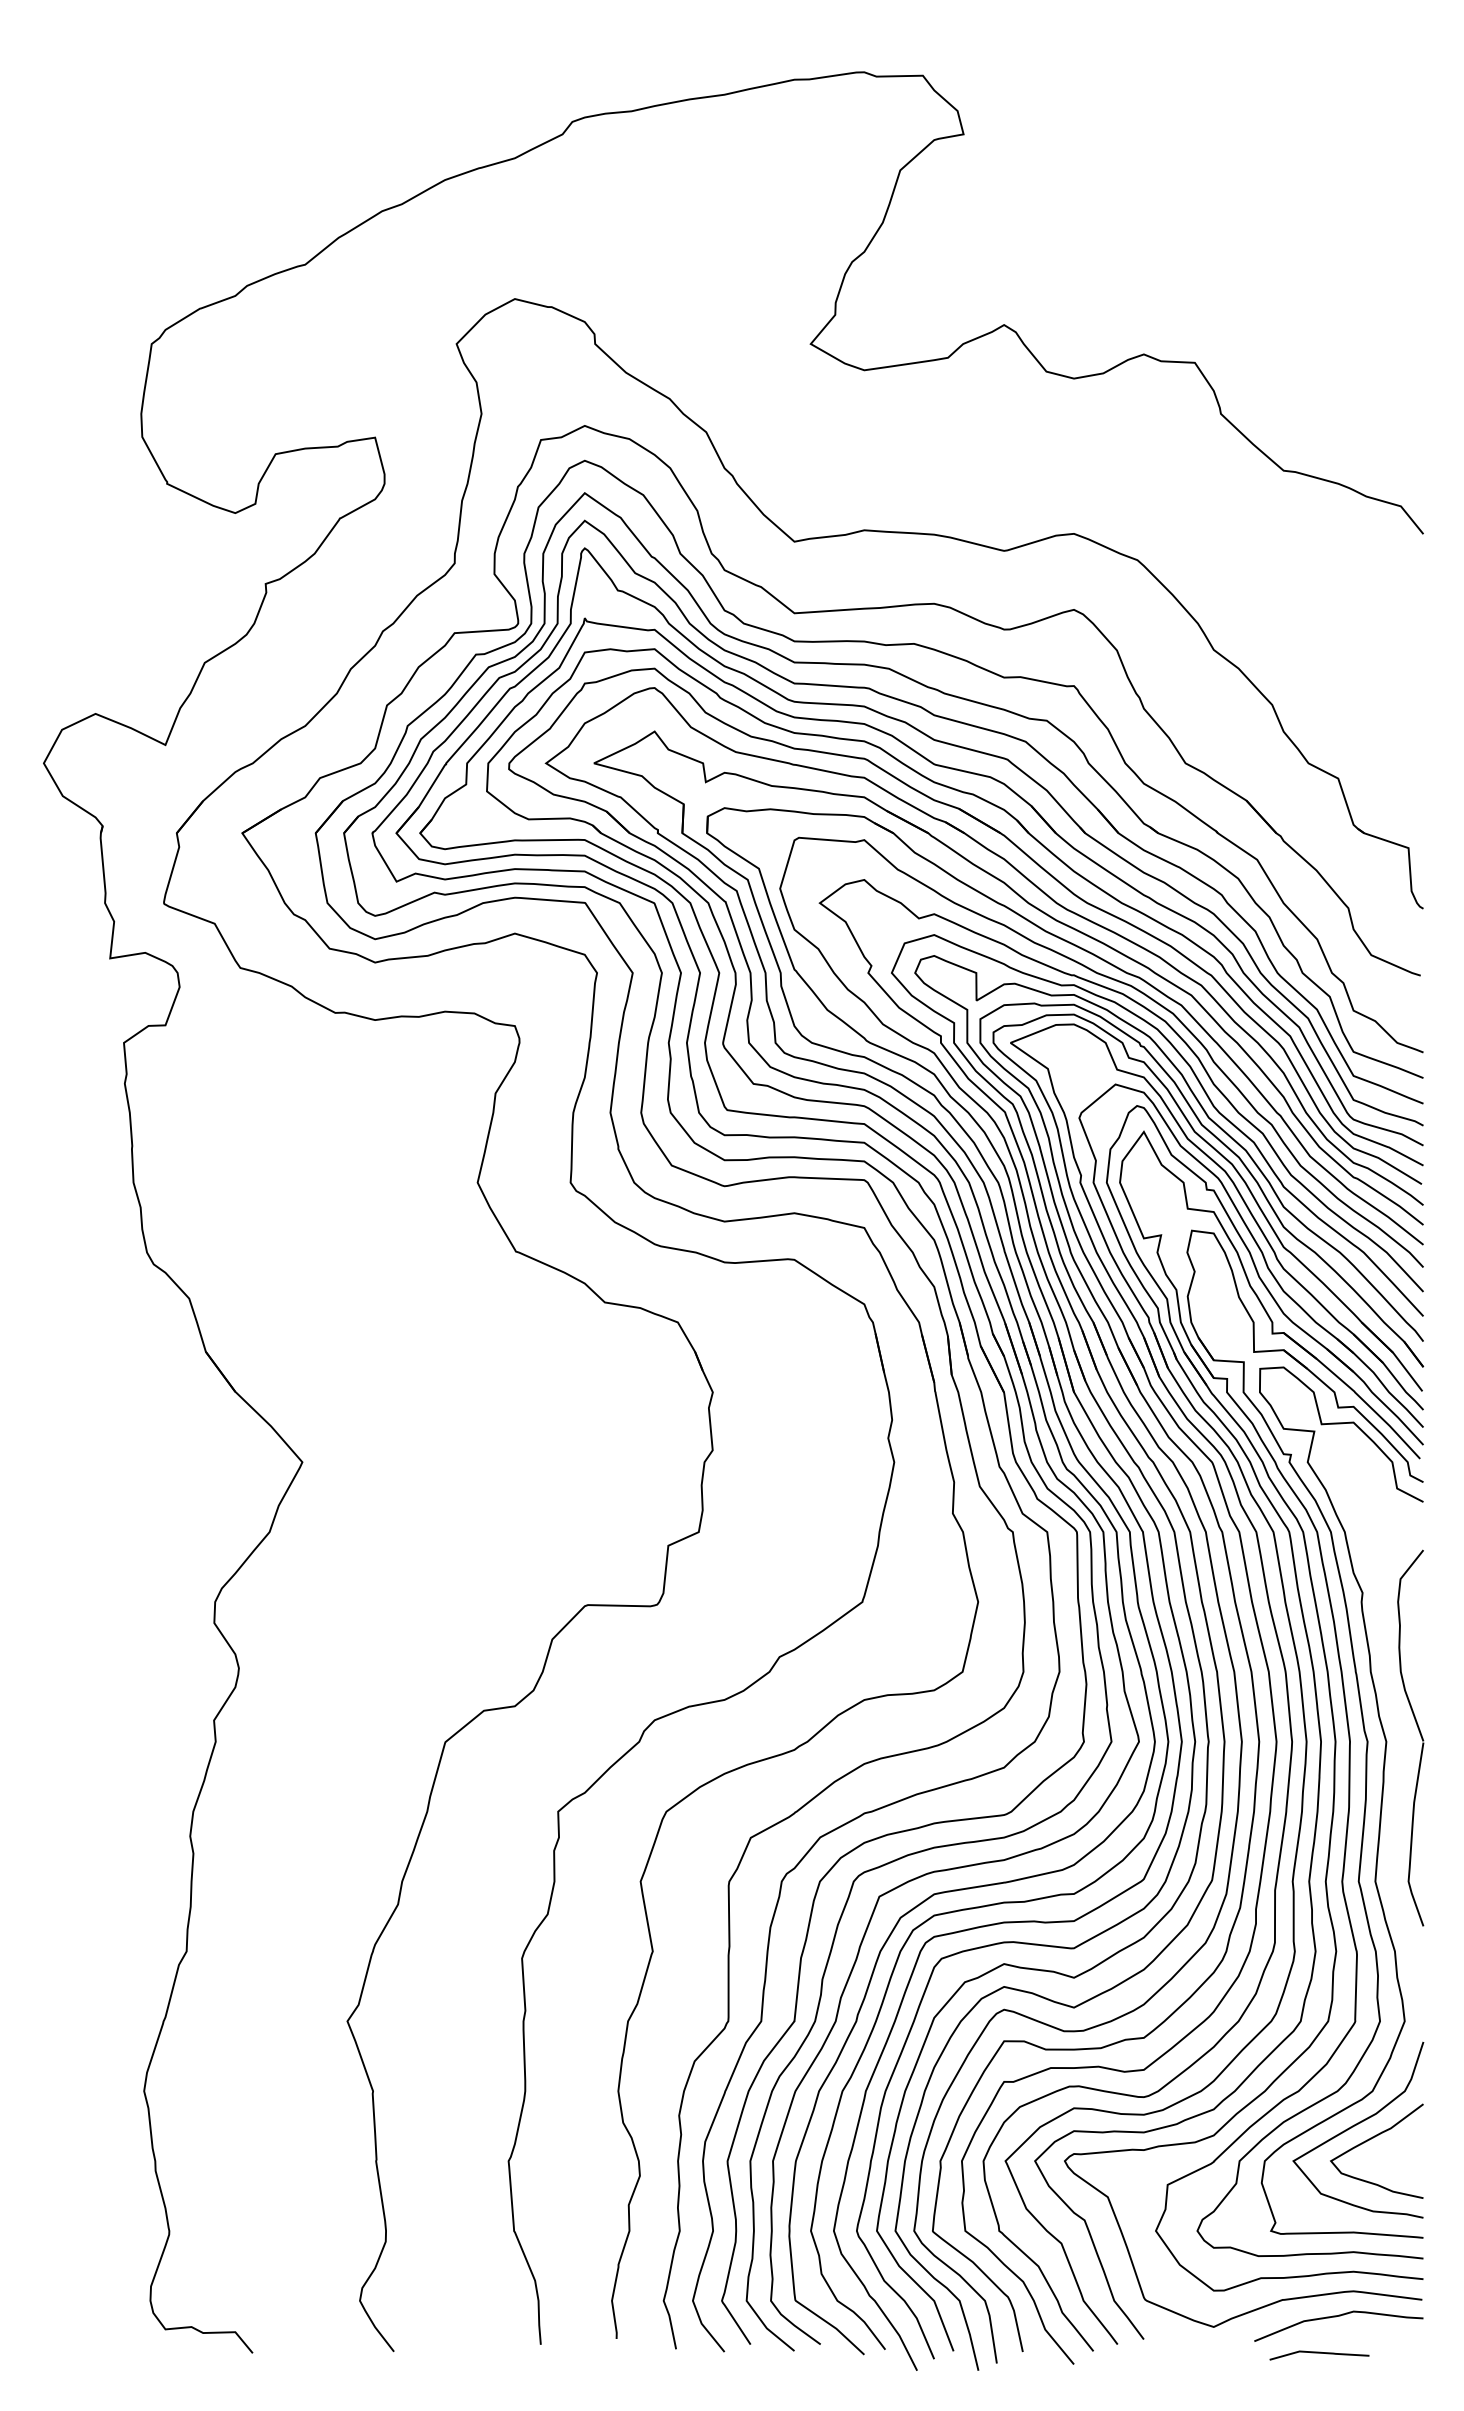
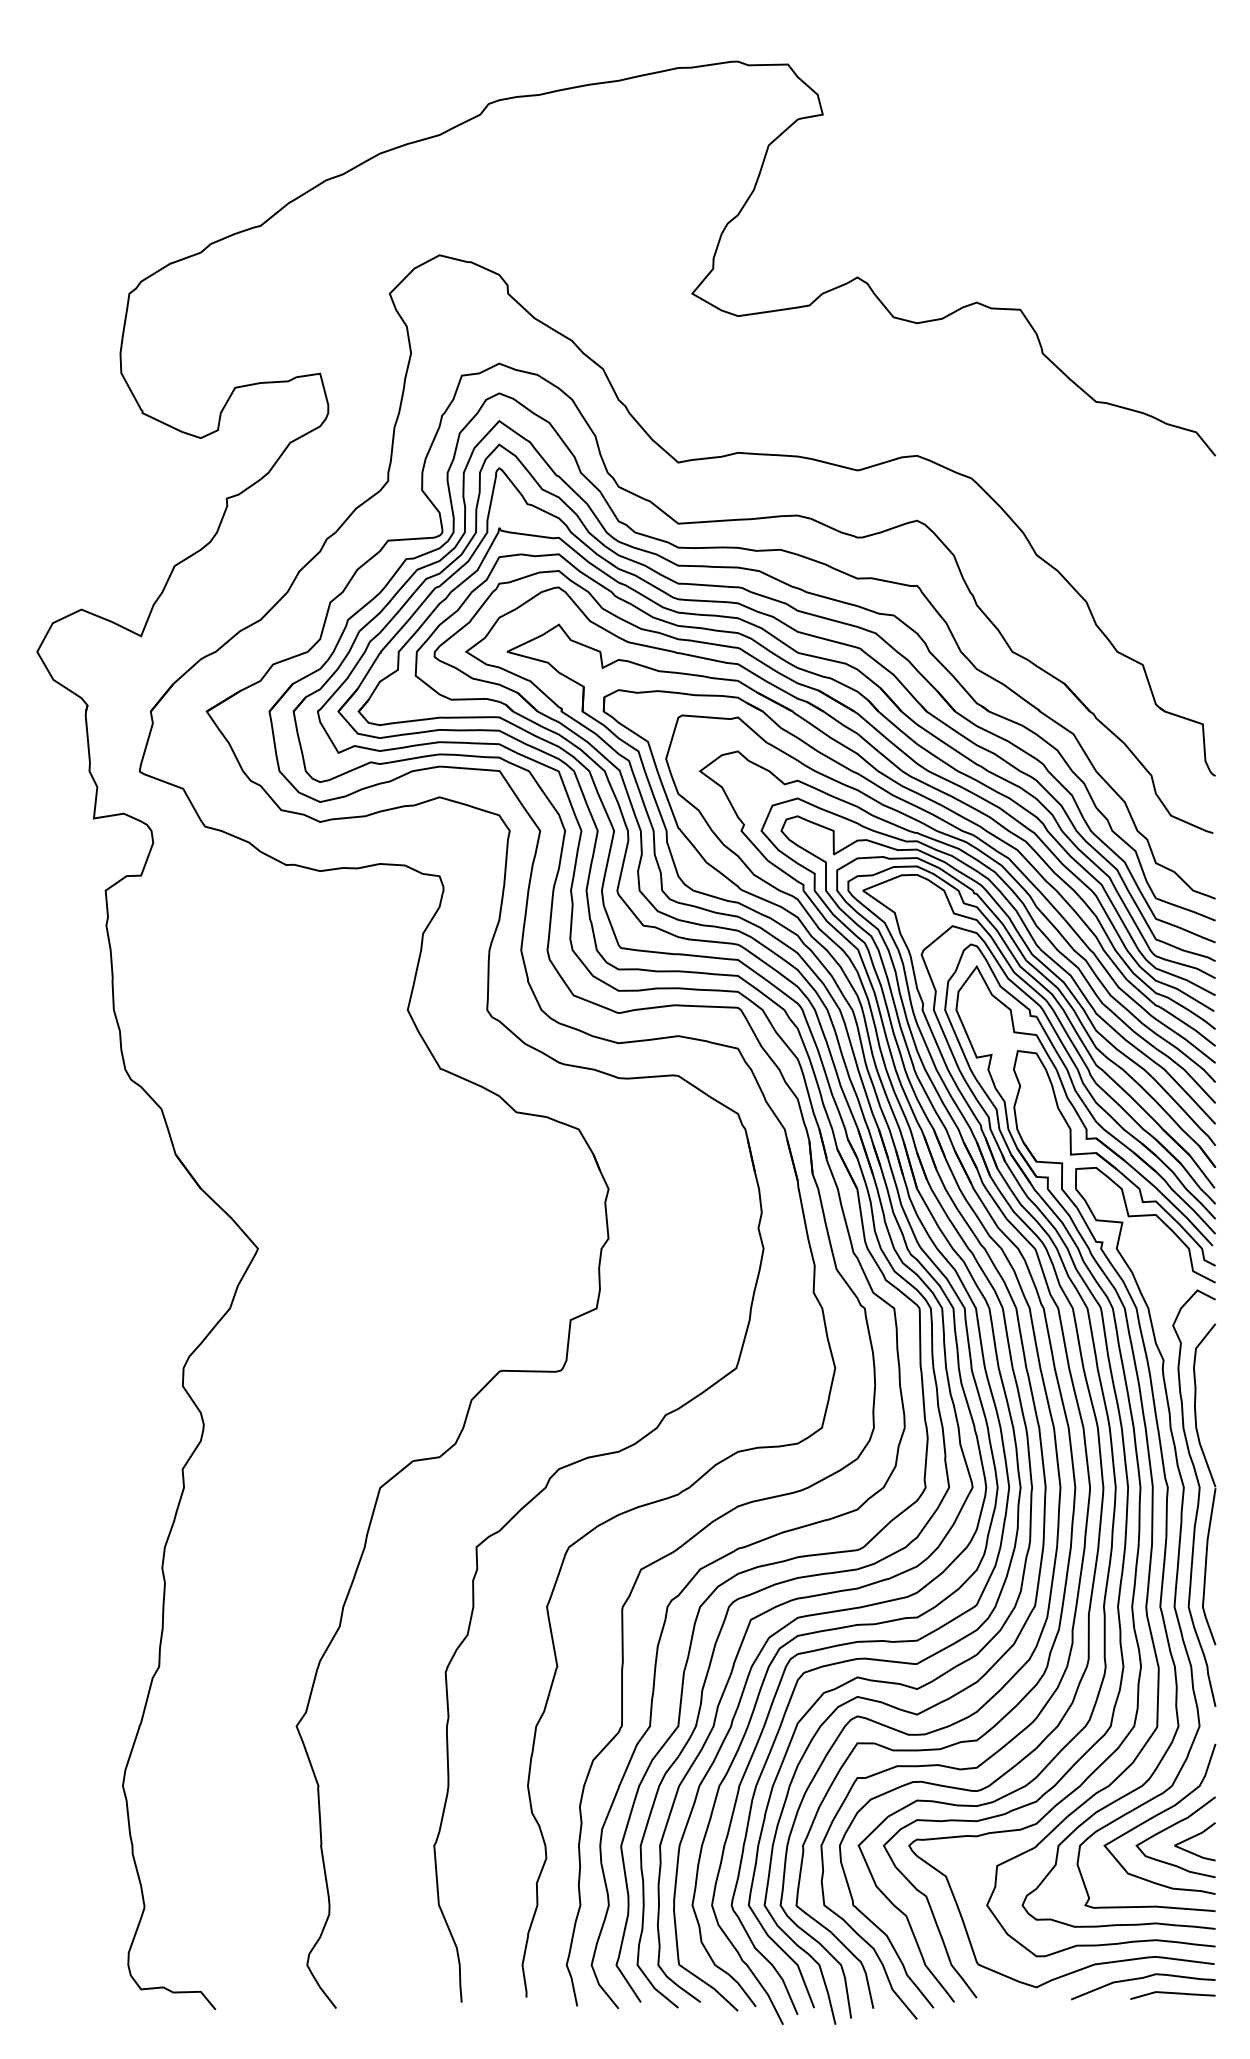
curve: (1402, 1754) -> (1197, 1498), added
line: (1396, 2152) -> (1192, 1838), added
line: (1319, 2353) -> (1172, 1993), moved

